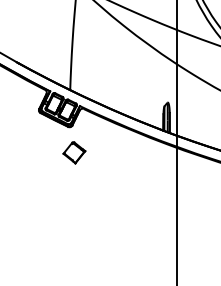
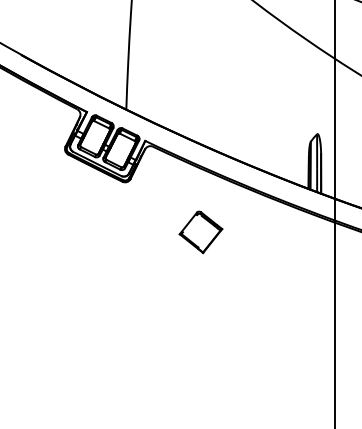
part: (74, 152) -> (201, 231), moved

